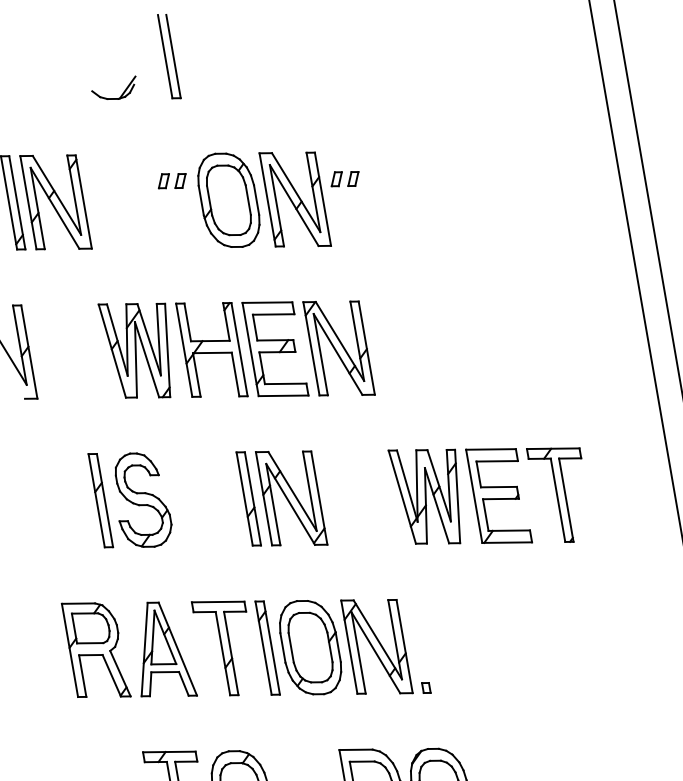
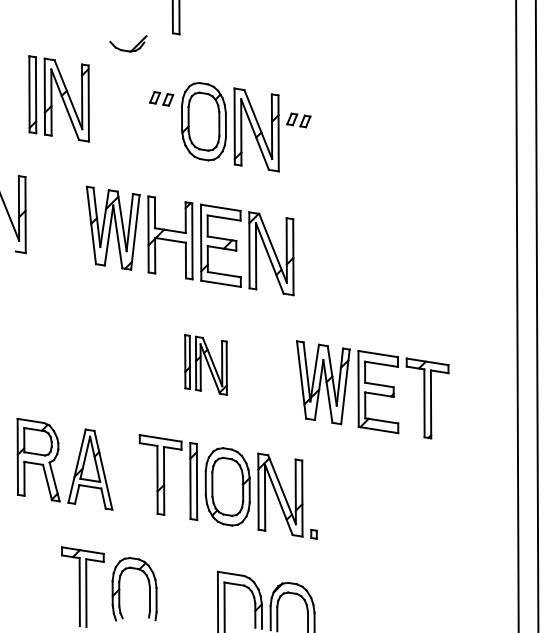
part: (121, 93) -> (133, 47), moved
part: (130, 498) -> (86, 344), removed
part: (281, 498) -> (205, 364), size x0.7
part: (310, 647) -> (227, 486), moved

